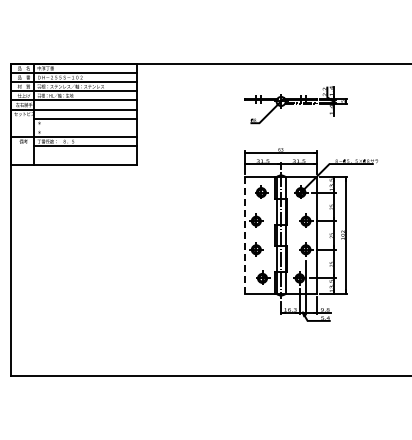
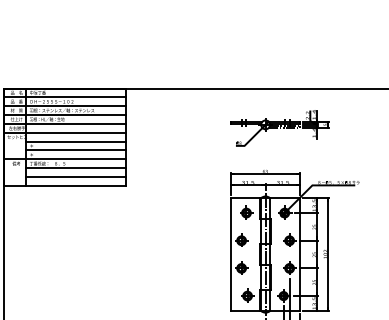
line: (85, 127) -> (76, 150), added
line: (85, 155) -> (76, 177), added
line: (245, 236) -> (231, 255), dashed -> solid

